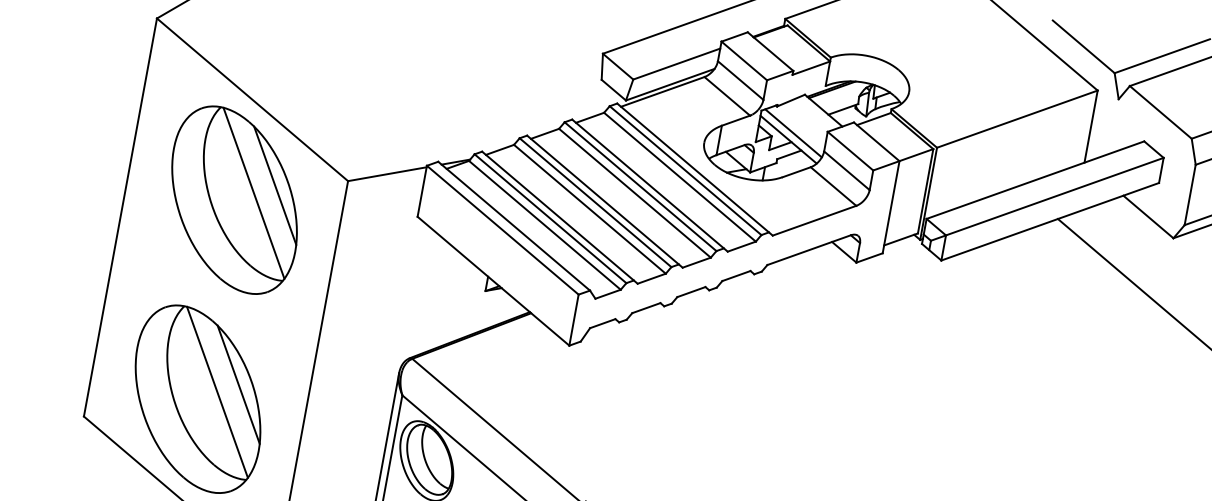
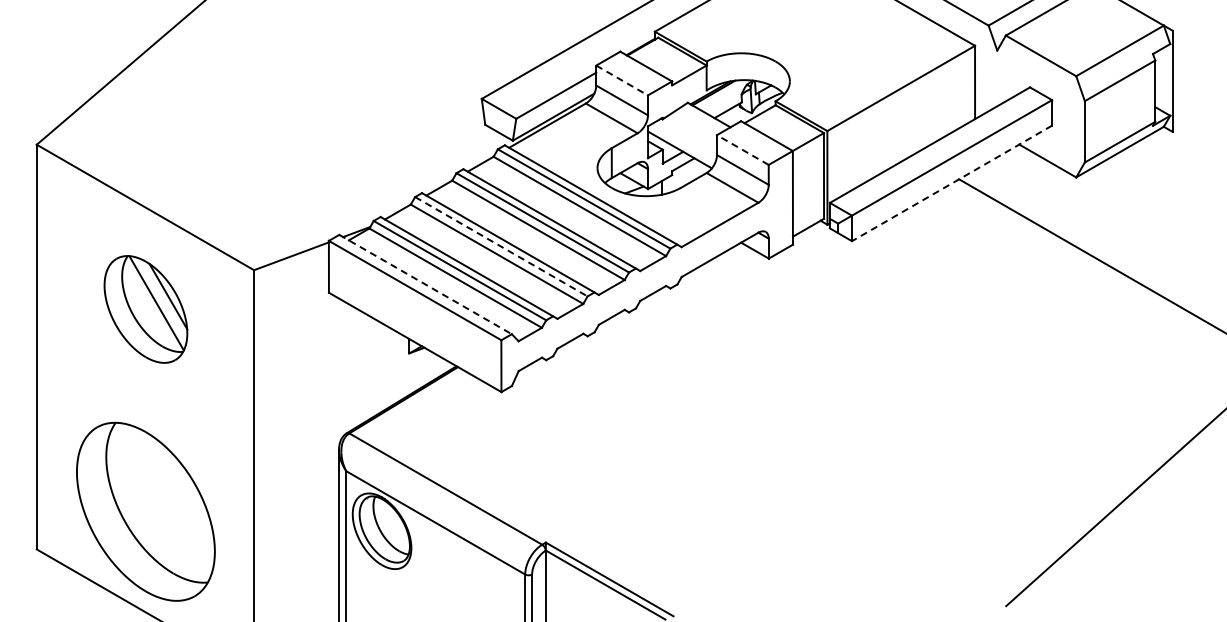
line: (744, 61) -> (622, 80), solid -> dashed
line: (793, 133) -> (683, 142), removed
line: (850, 151) -> (742, 150), solid -> dashed
part: (234, 200) -> (145, 309), size x0.6
line: (595, 202) -> (501, 246), solid -> dashed
line: (1050, 221) -> (952, 183), solid -> dashed
line: (514, 226) -> (425, 284), solid -> dashed
line: (238, 383) -> (182, 489), removed
line: (217, 392) -> (163, 501), removed

